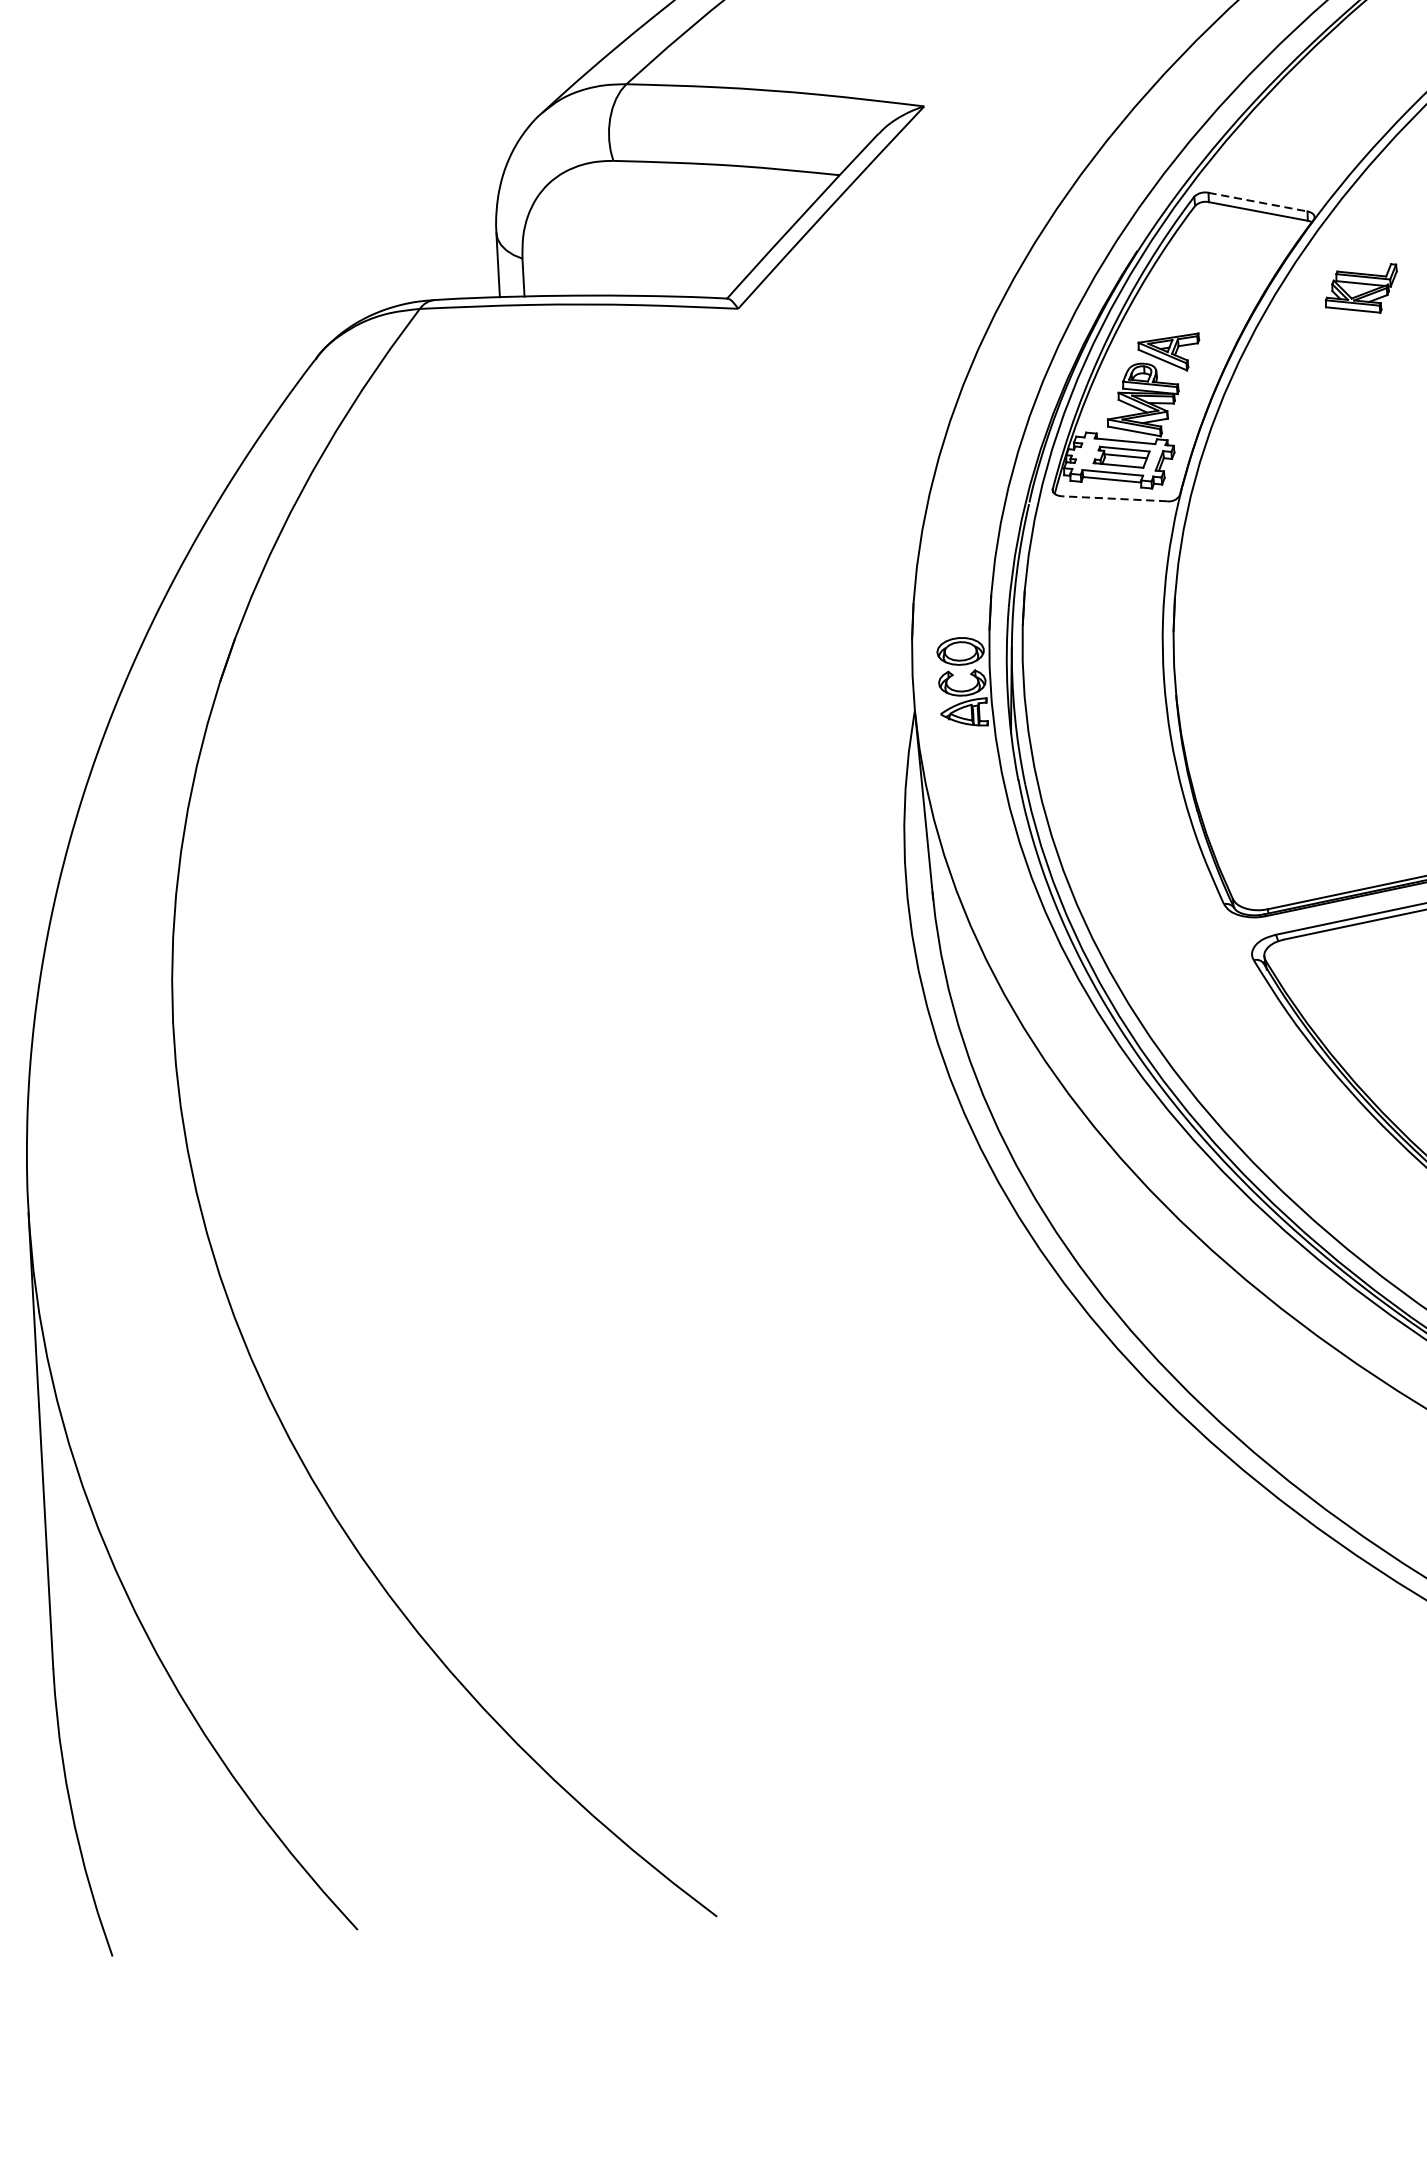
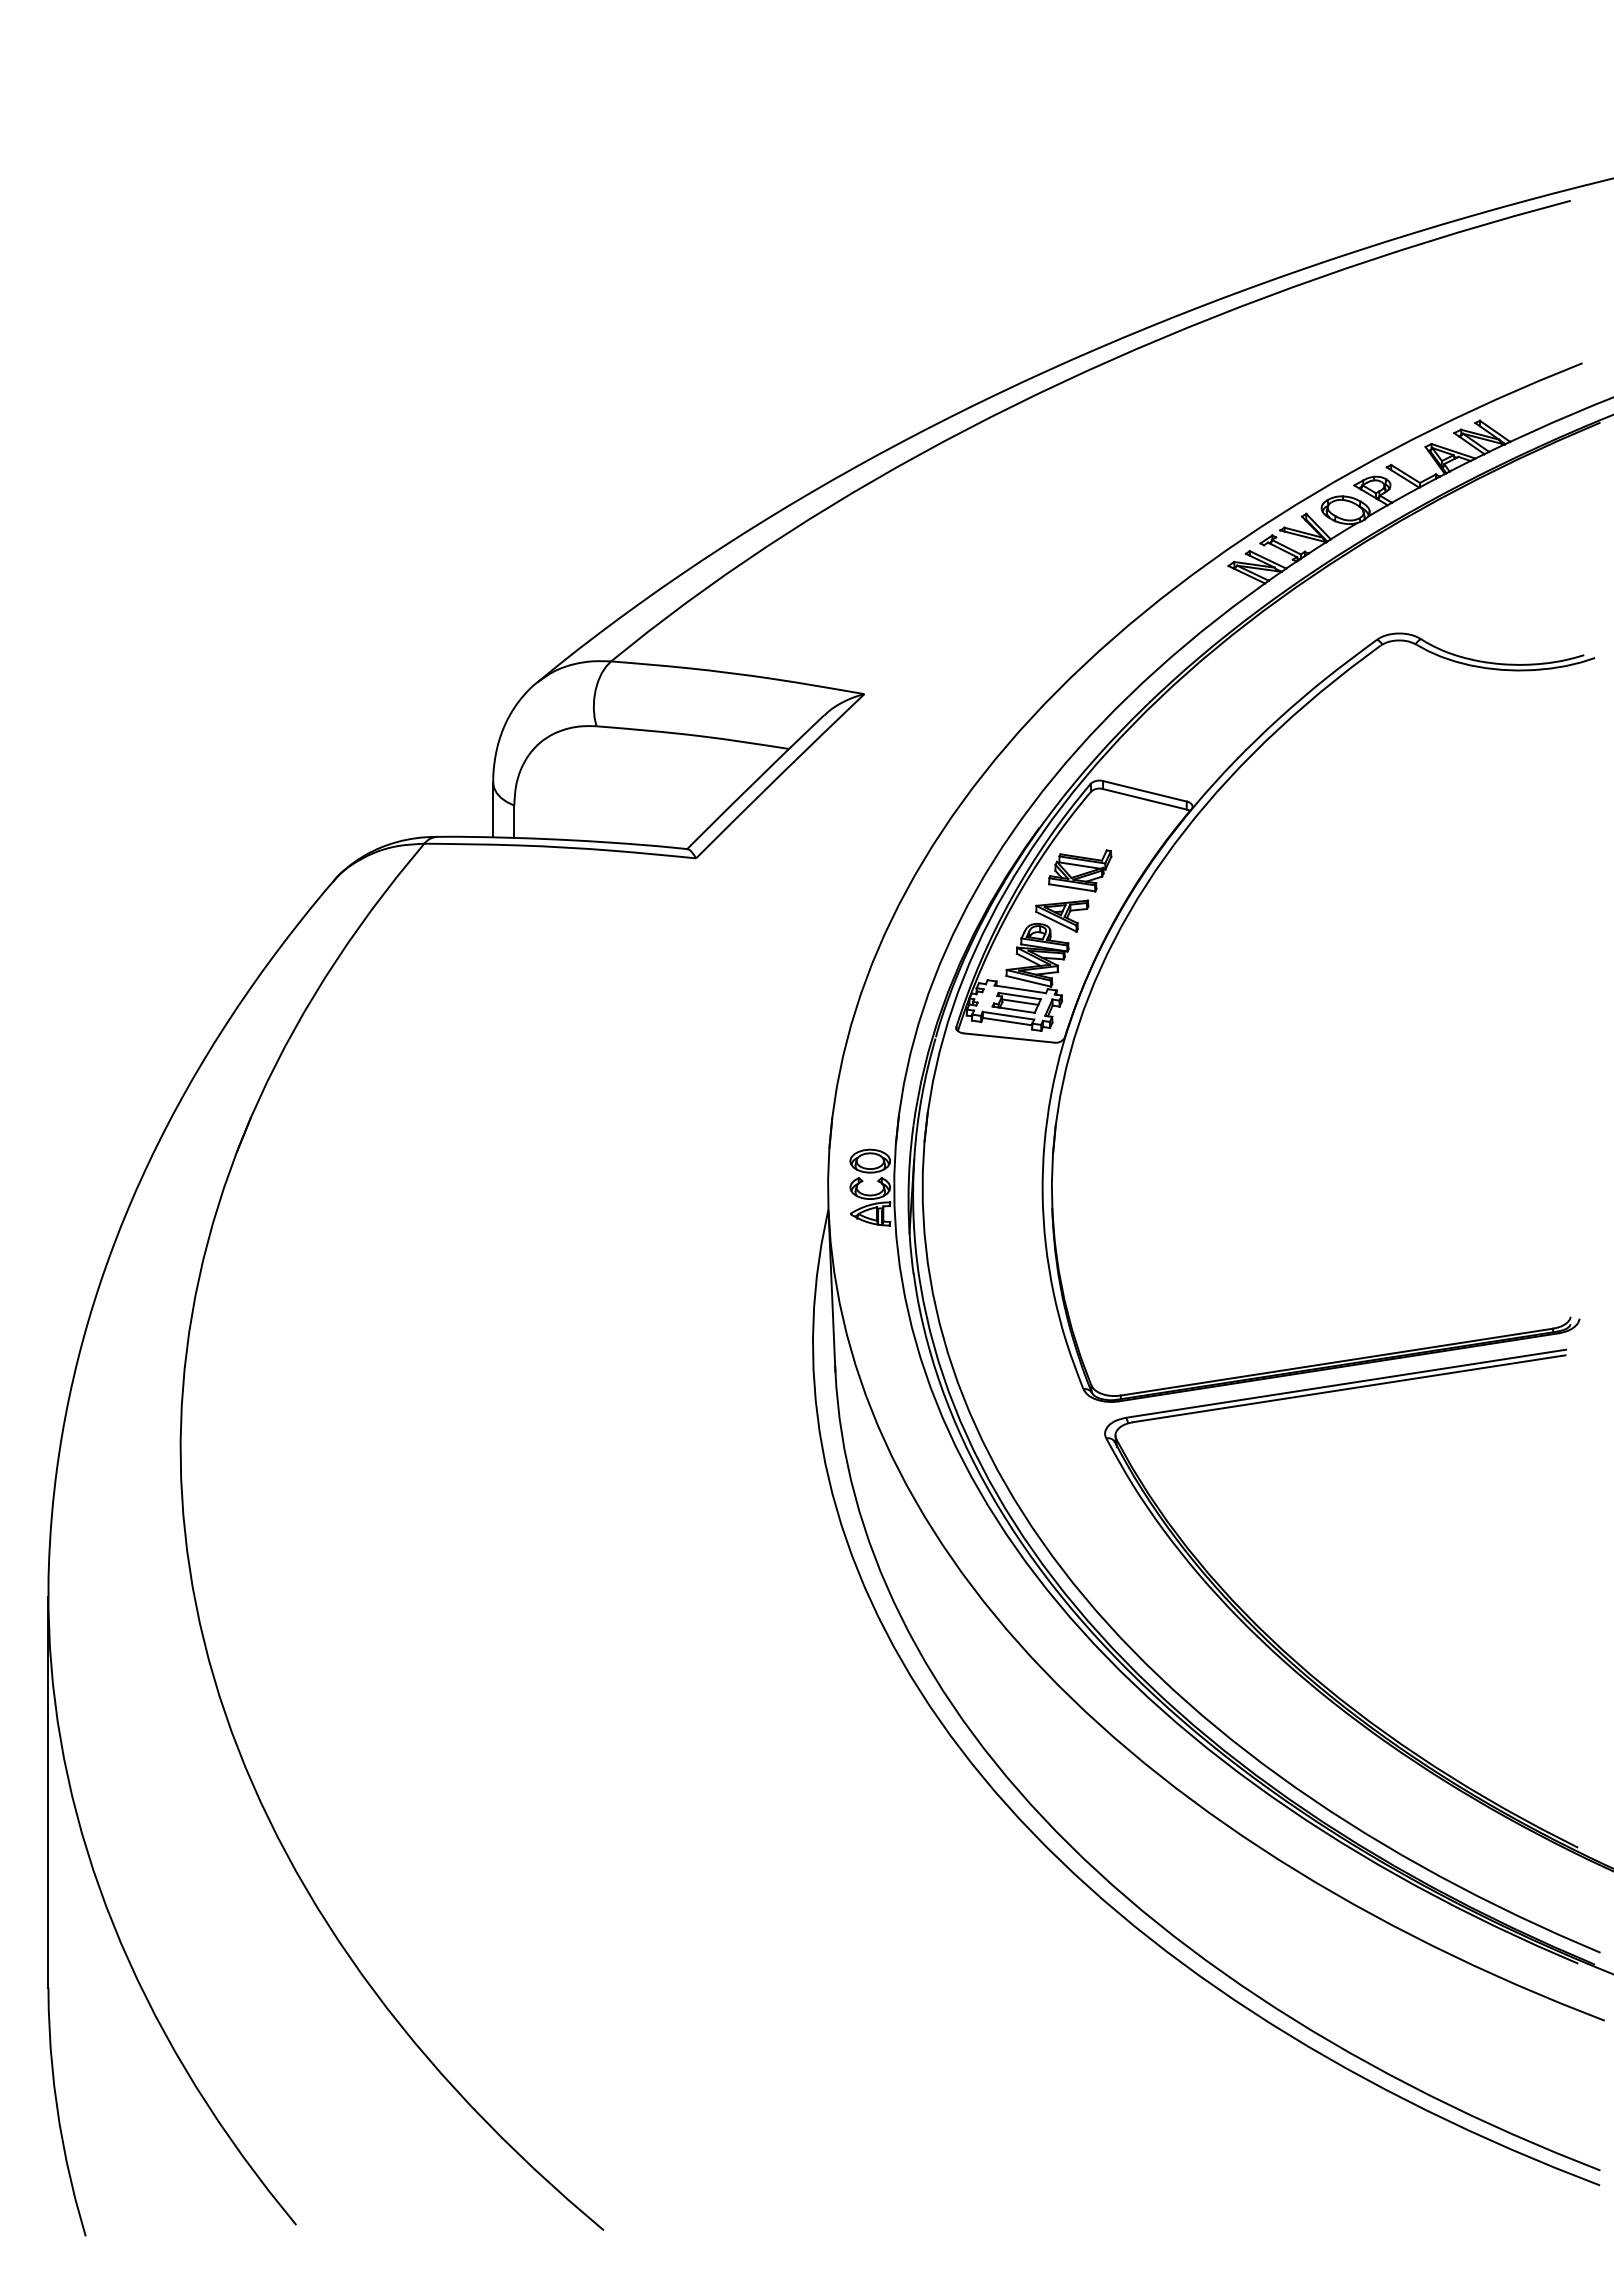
line: (1258, 202) -> (1145, 791), dashed -> solid
part: (1361, 289) -> (1080, 870), moved
line: (1114, 498) -> (1008, 1037), dashed -> solid

